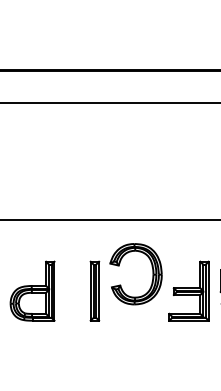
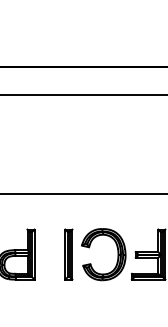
part: (152, 274) -> (117, 254), moved

